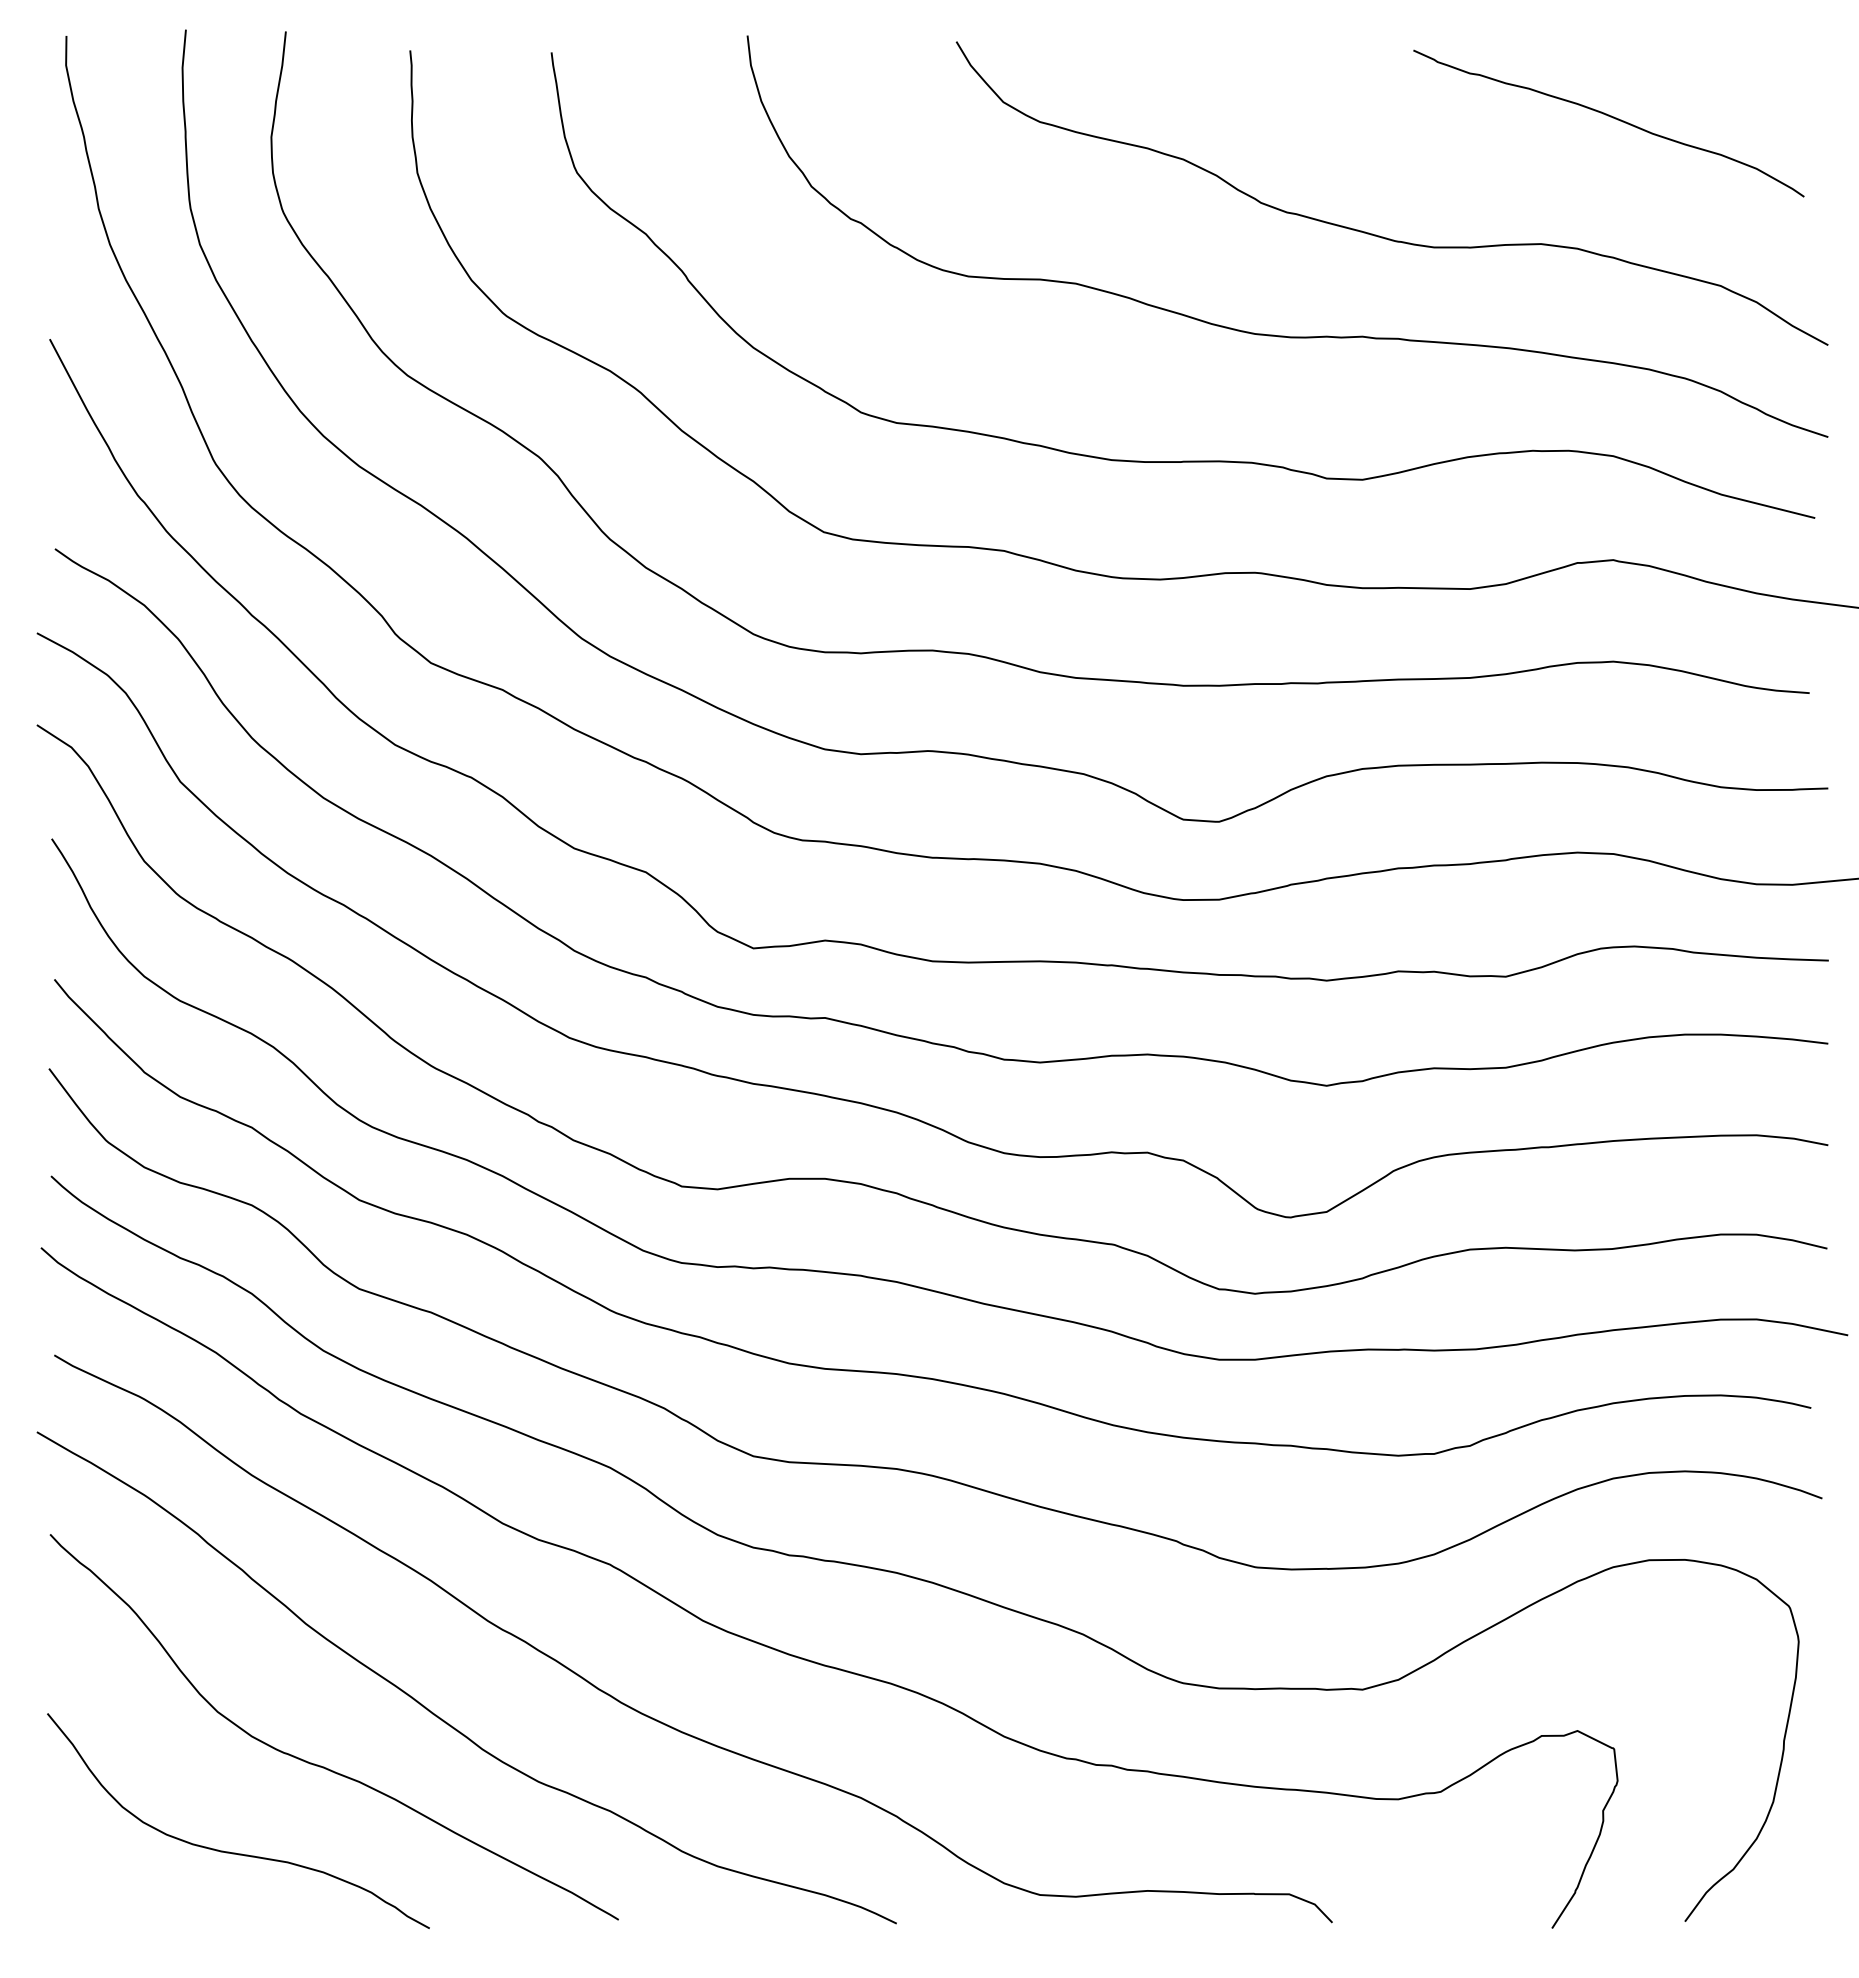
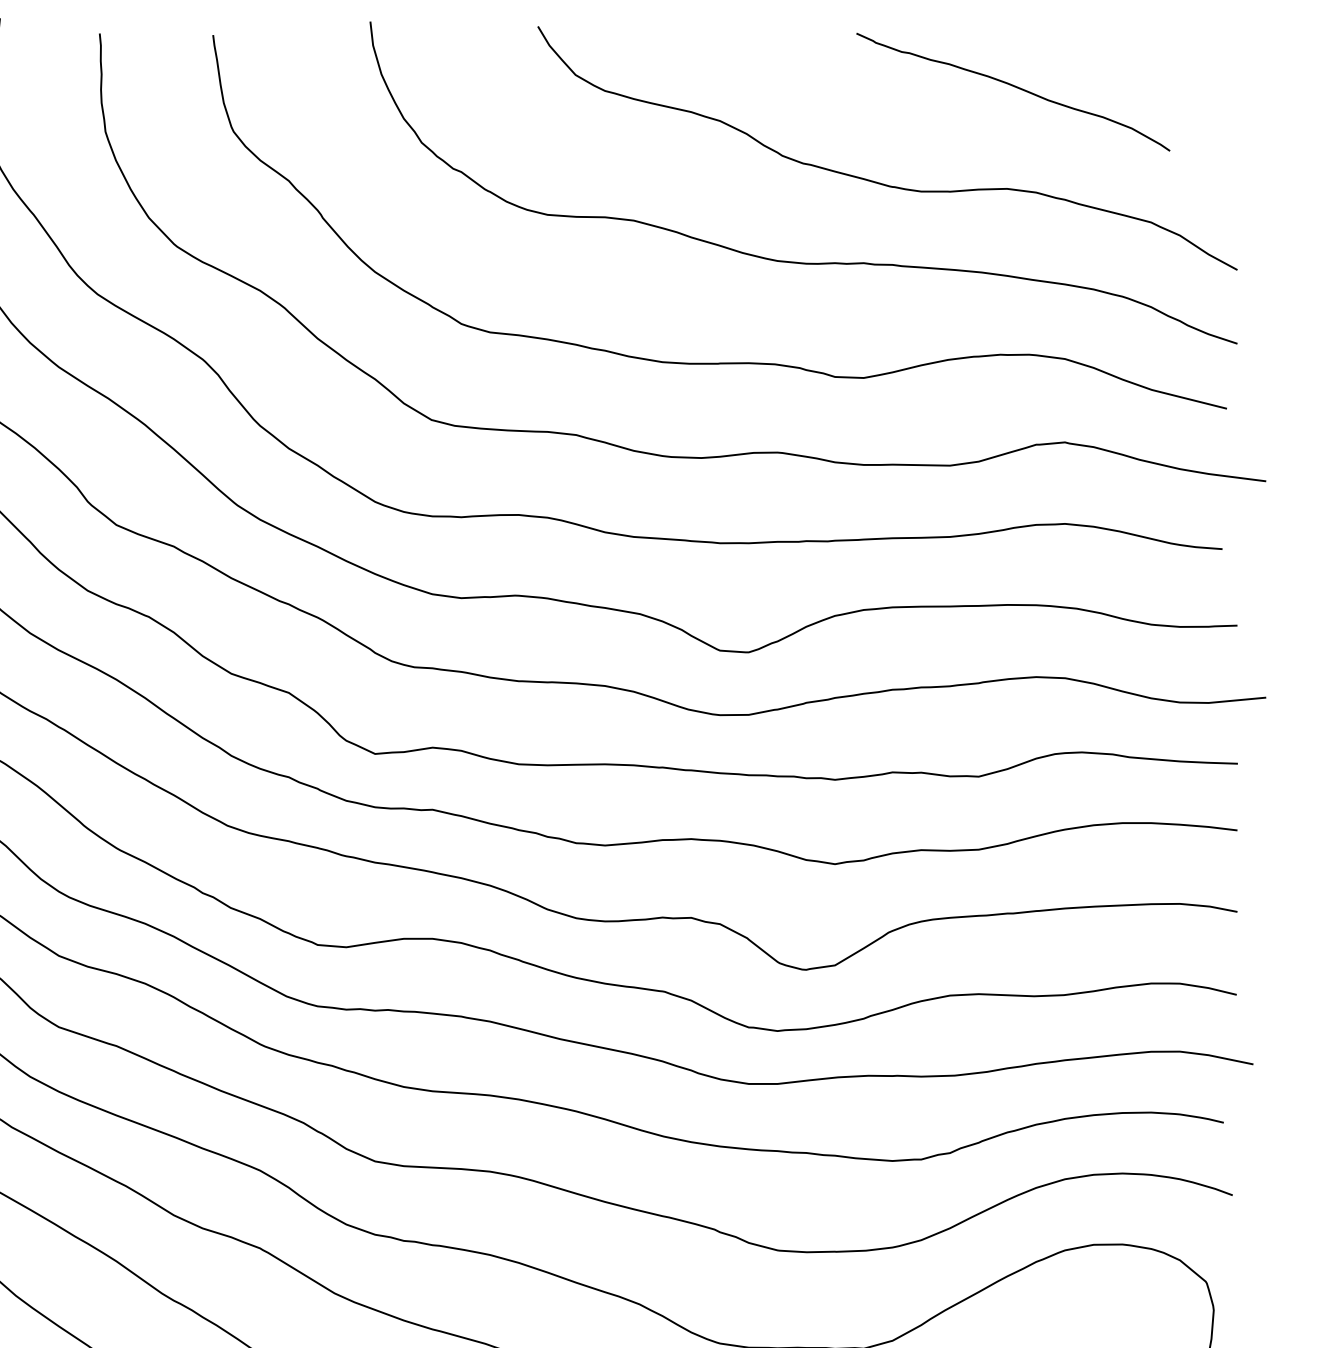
curve: (1610, 117) -> (1014, 87), moved

